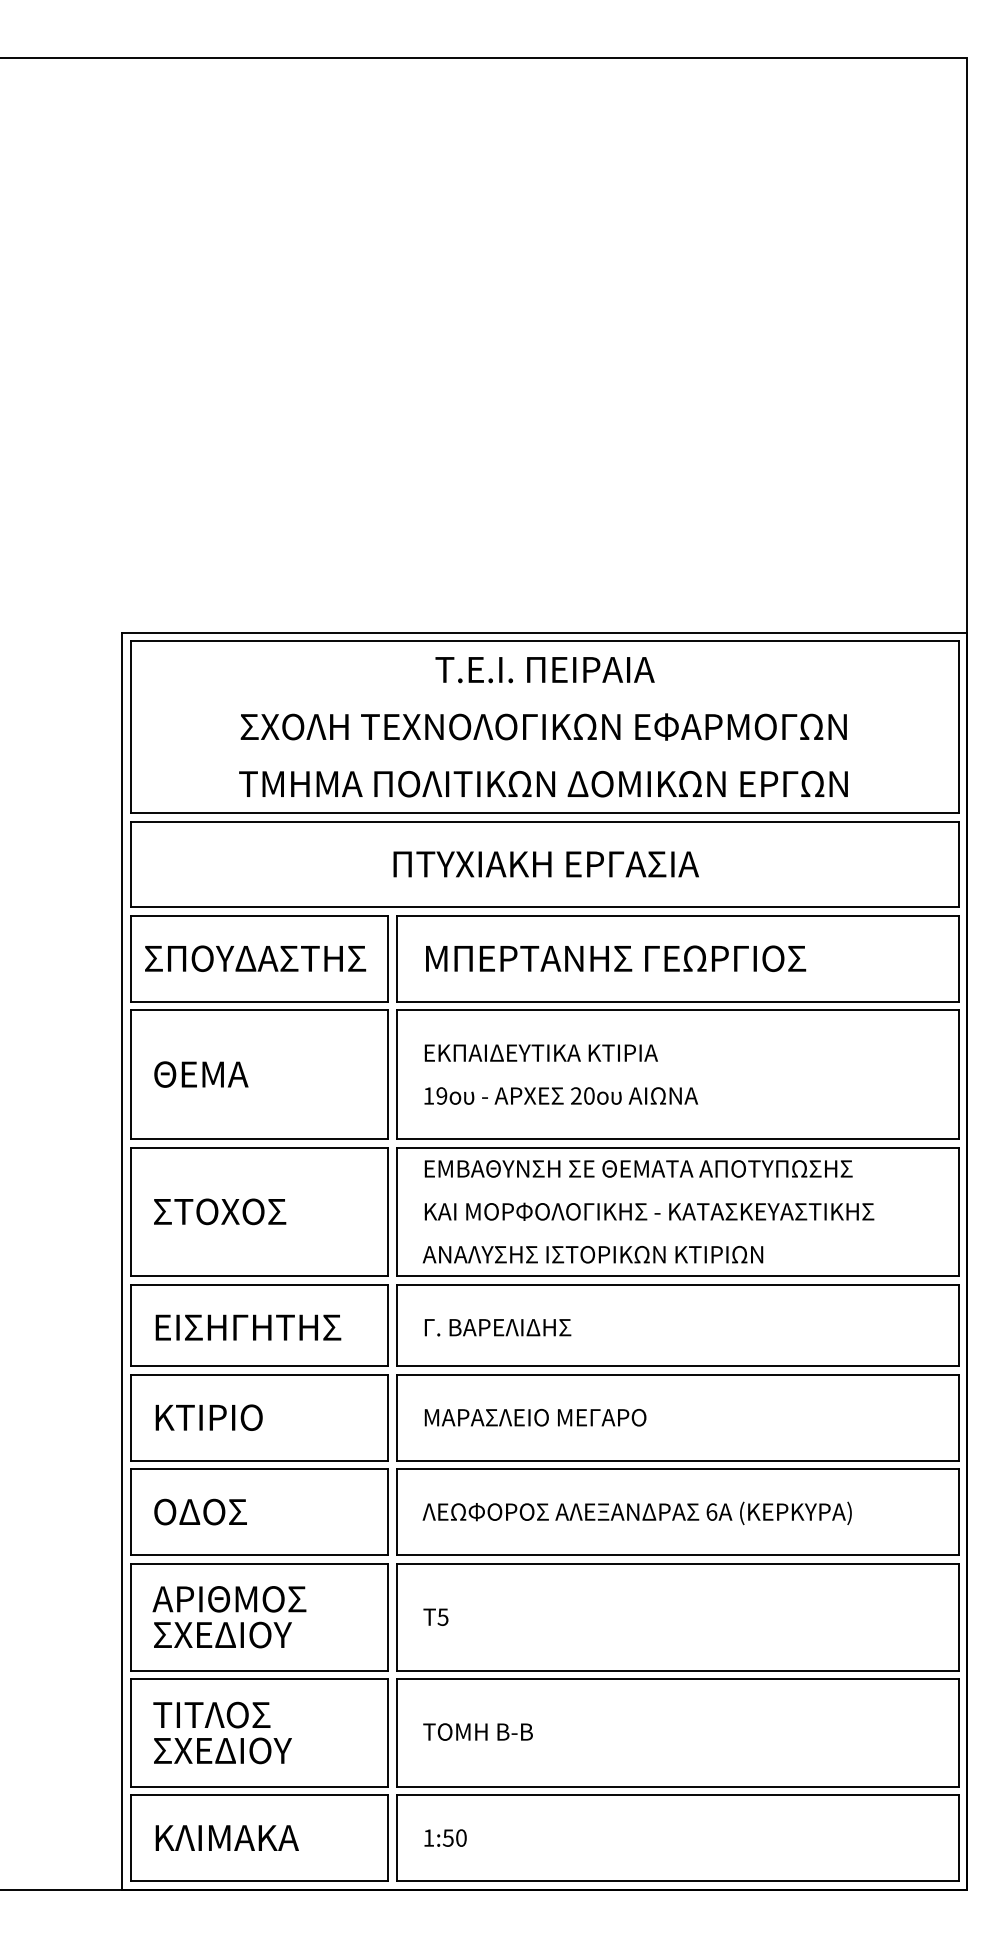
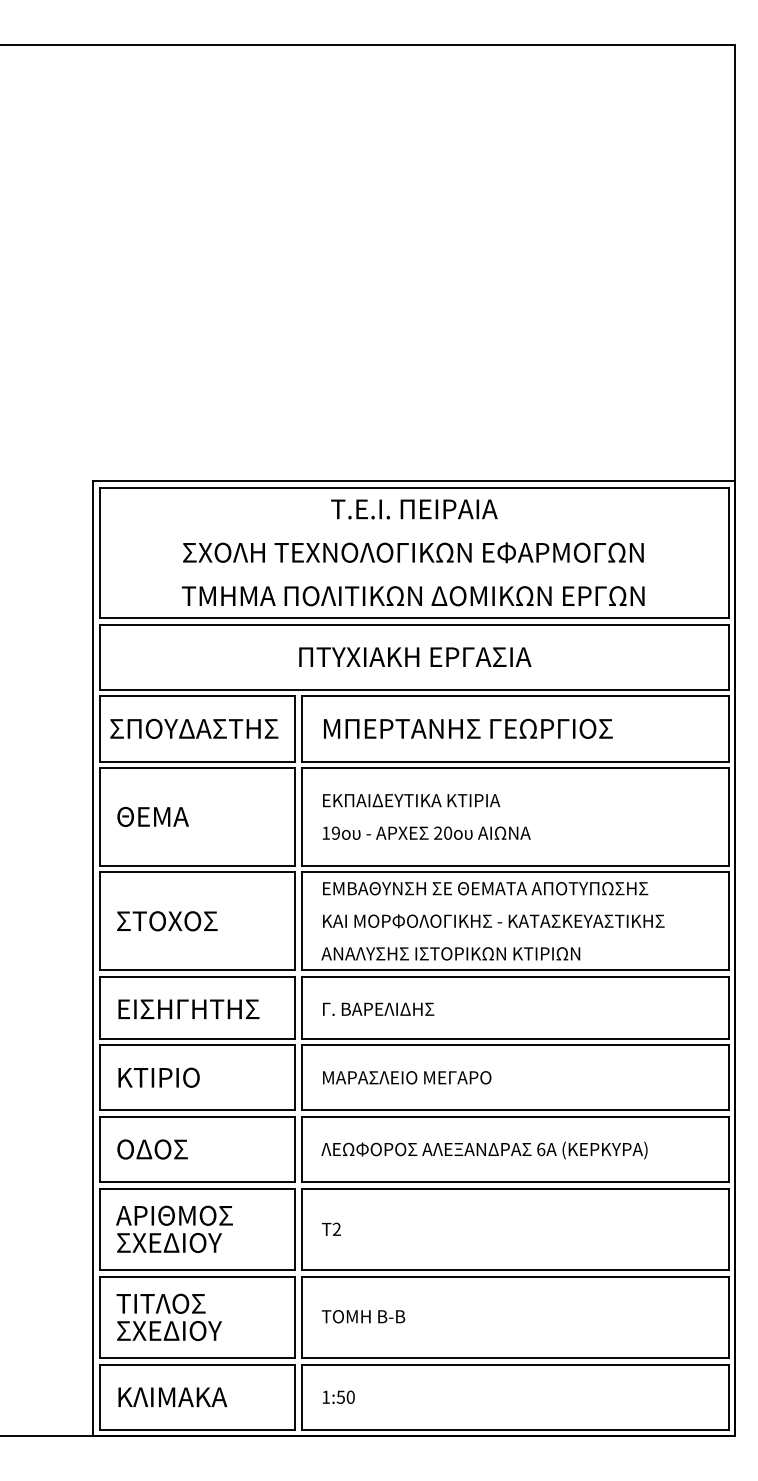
text: (442, 1616) -> (336, 1228), 5 -> 2

